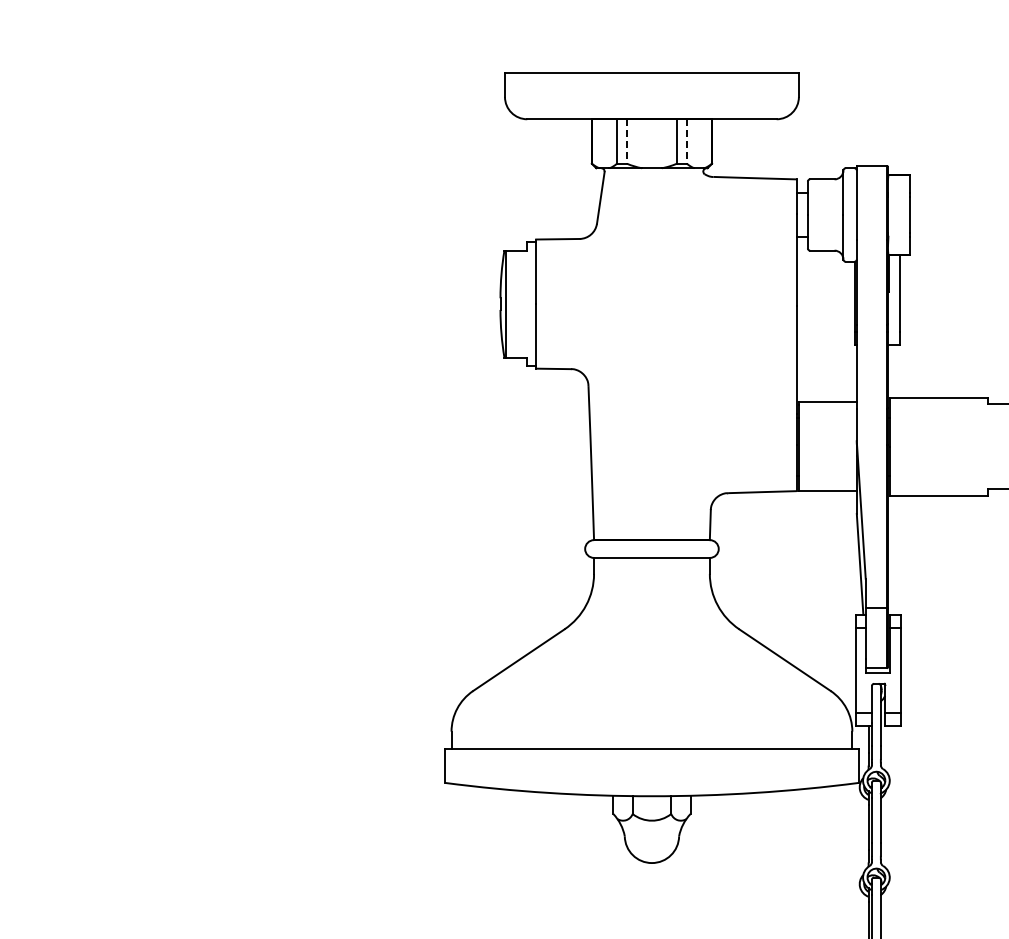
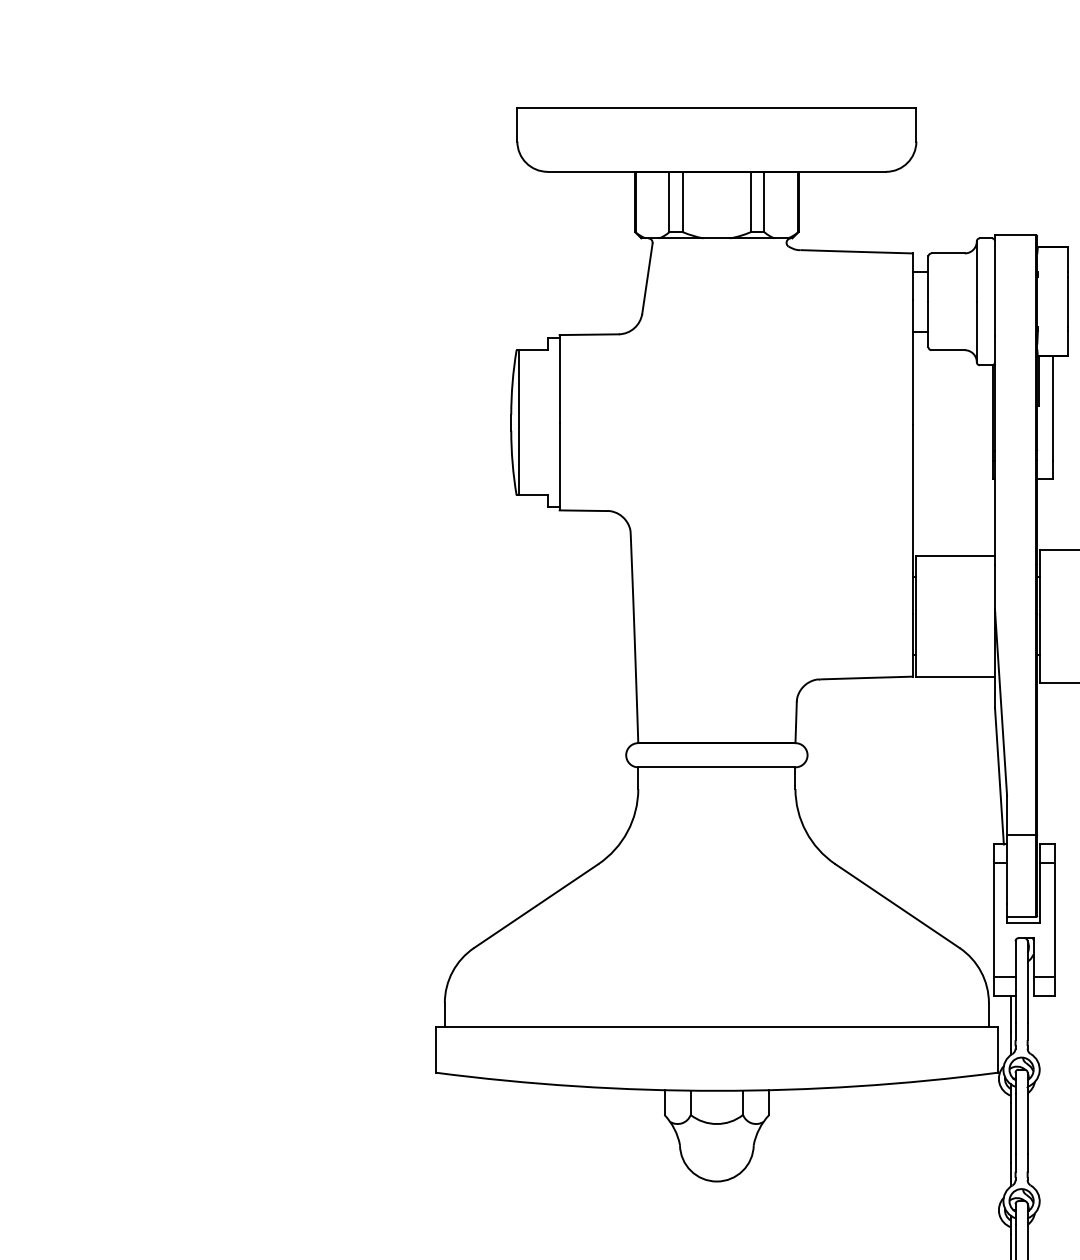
line: (627, 142) -> (683, 203), dashed -> solid
line: (687, 142) -> (765, 203), dashed -> solid

